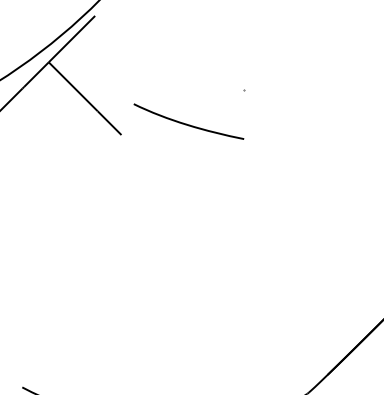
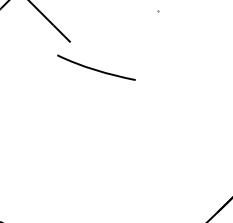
curve: (186, 123) -> (94, 69), moved

